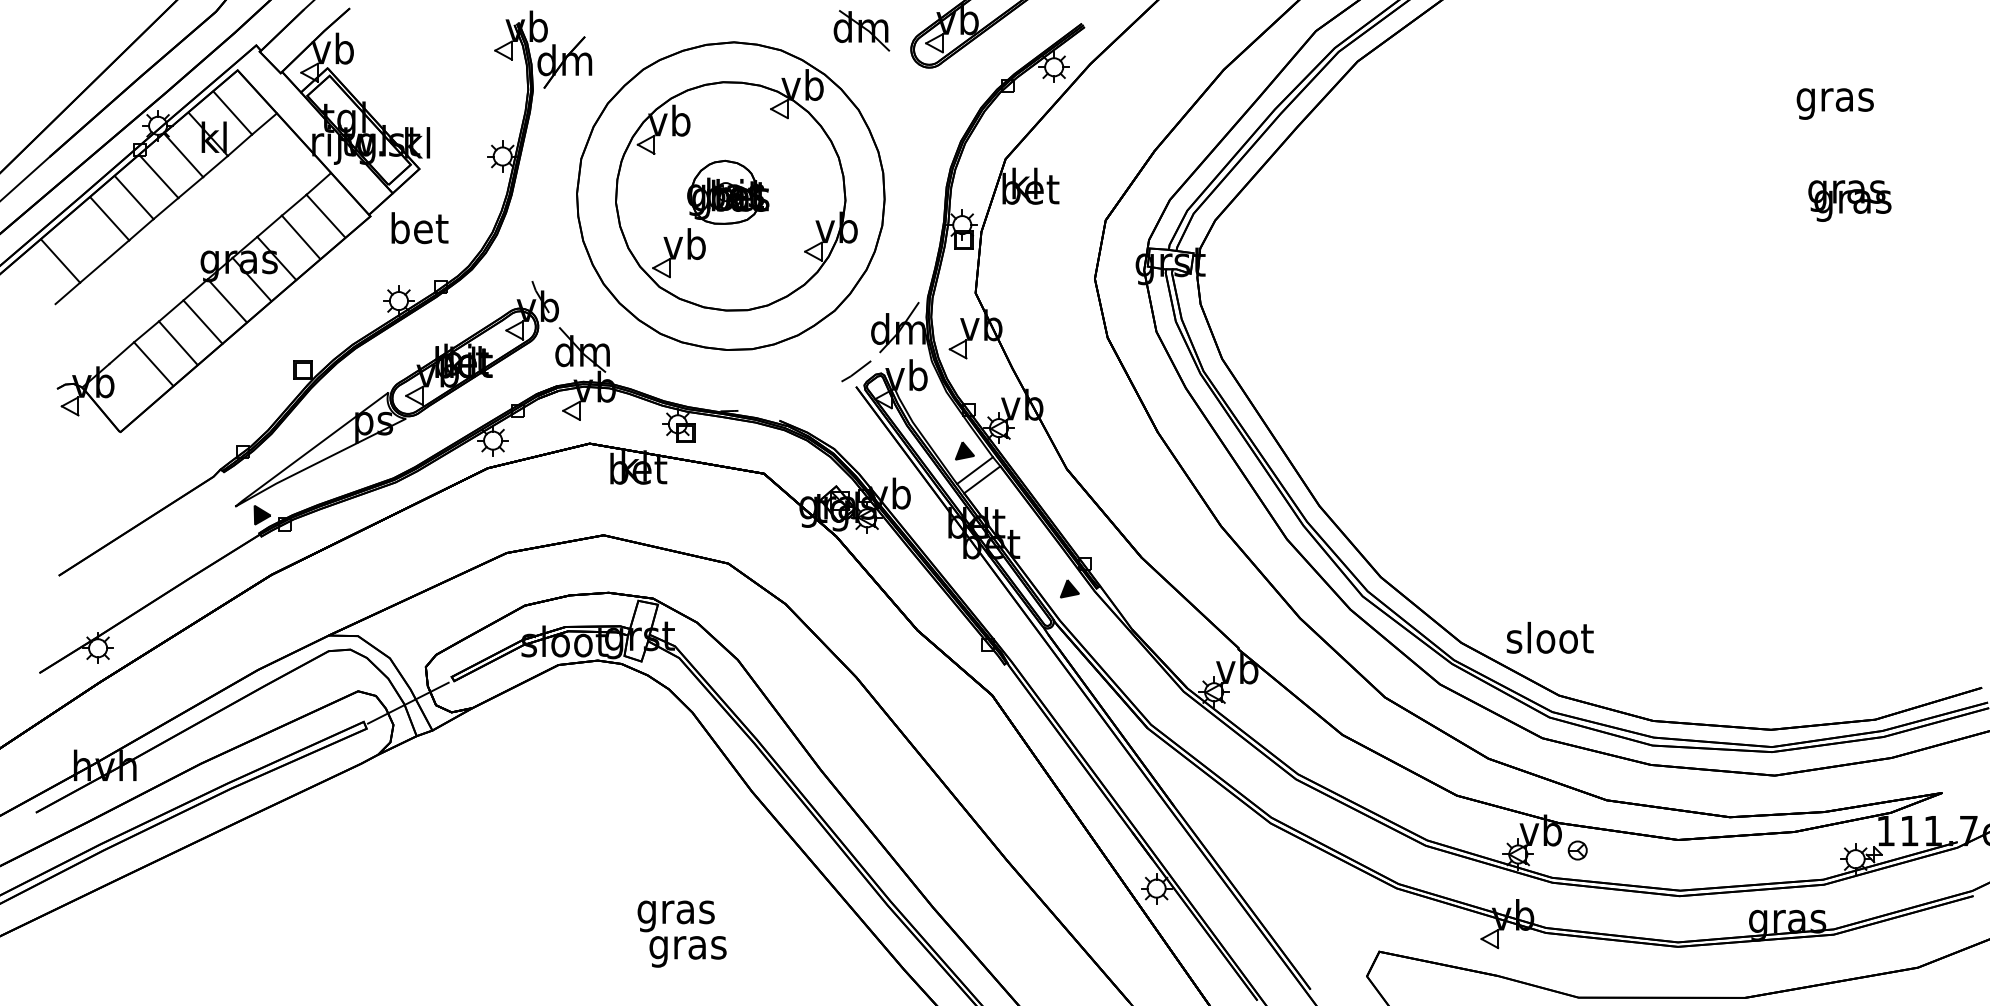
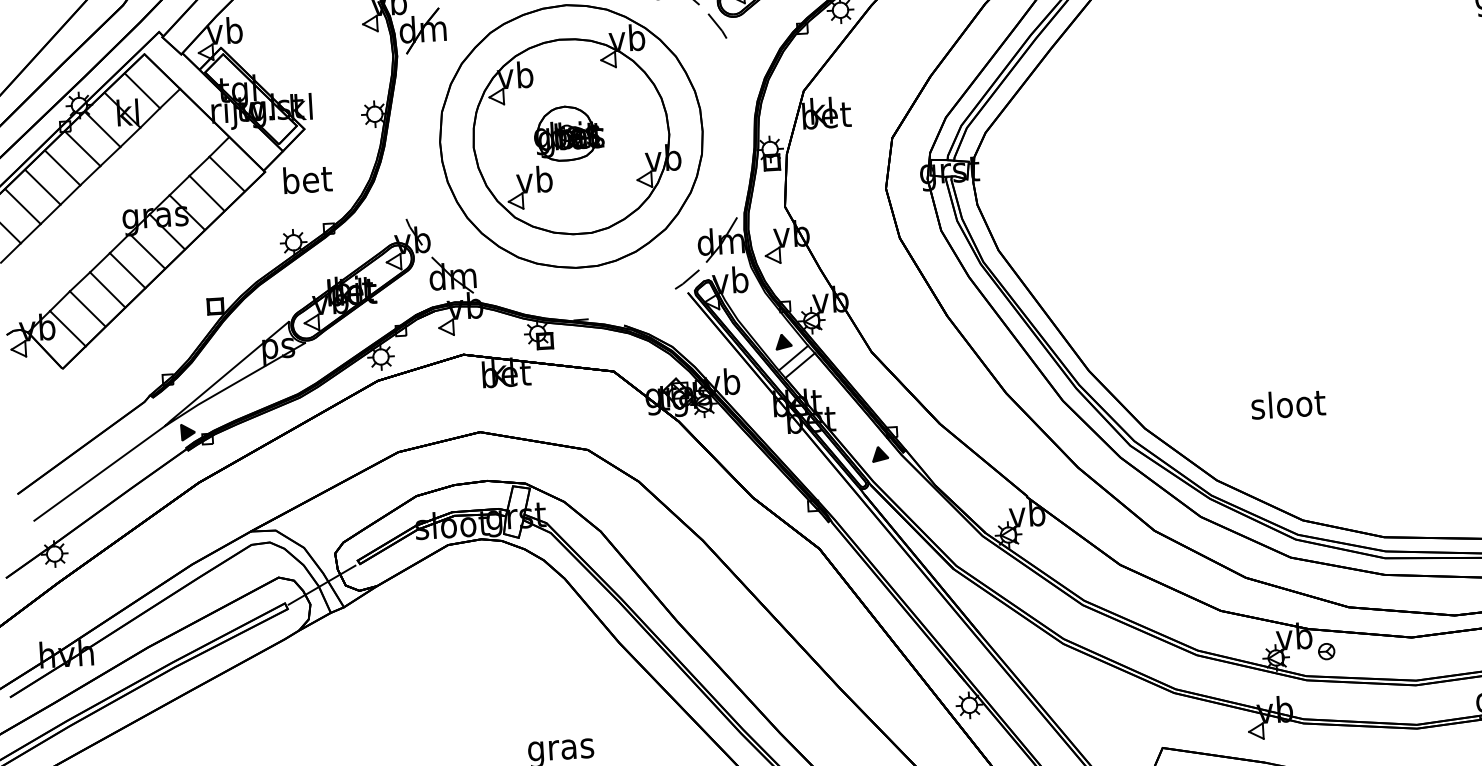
line: (909, 77) -> (717, 26), added
line: (84, 239) -> (22, 206), added
line: (129, 385) -> (68, 328), added
line: (155, 556) -> (99, 472), added
text: (1549, 637) -> (1287, 404), moved

